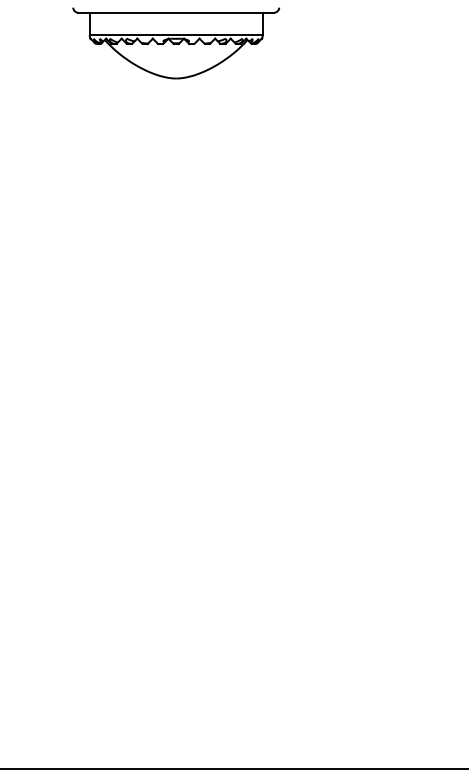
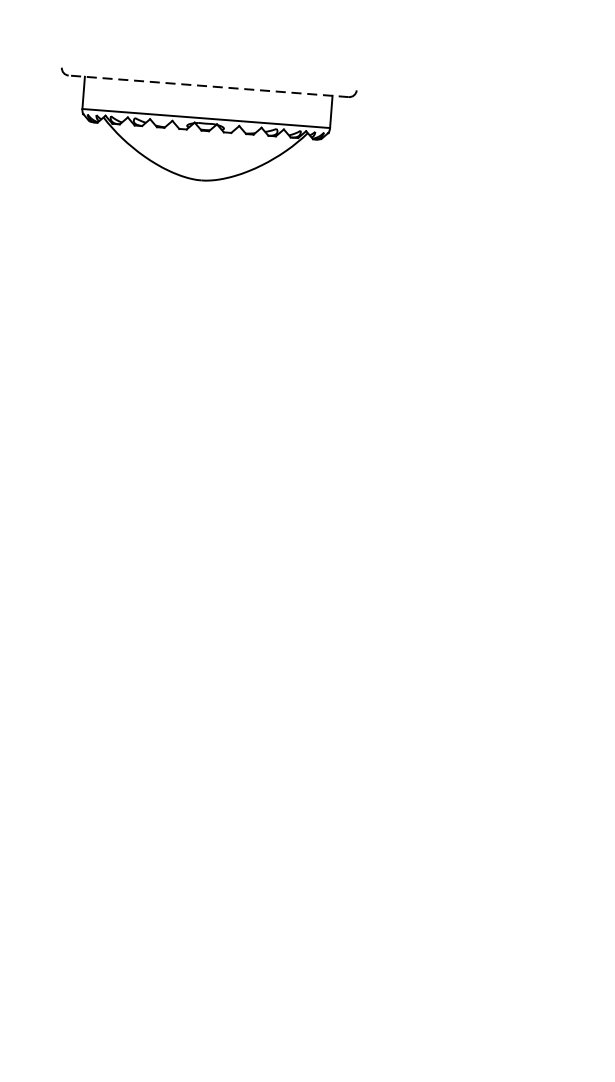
line: (176, 12) -> (209, 85), solid -> dashed

